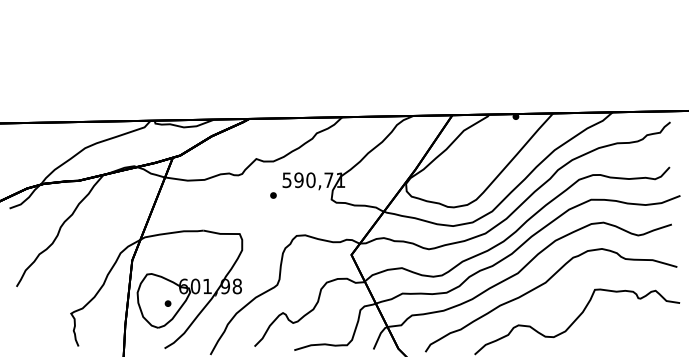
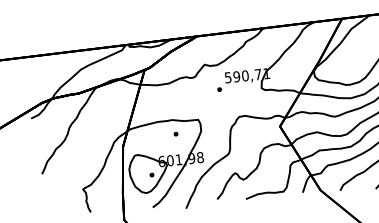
part: (206, 250) -> (175, 134), added

